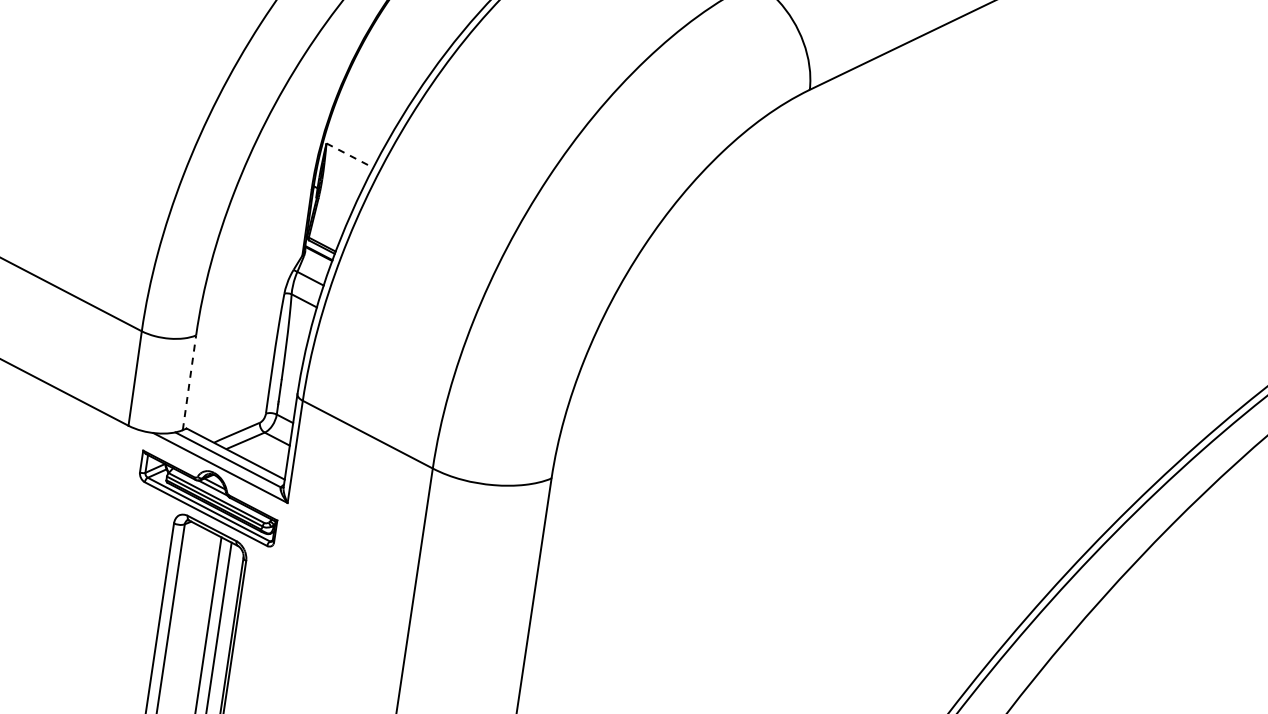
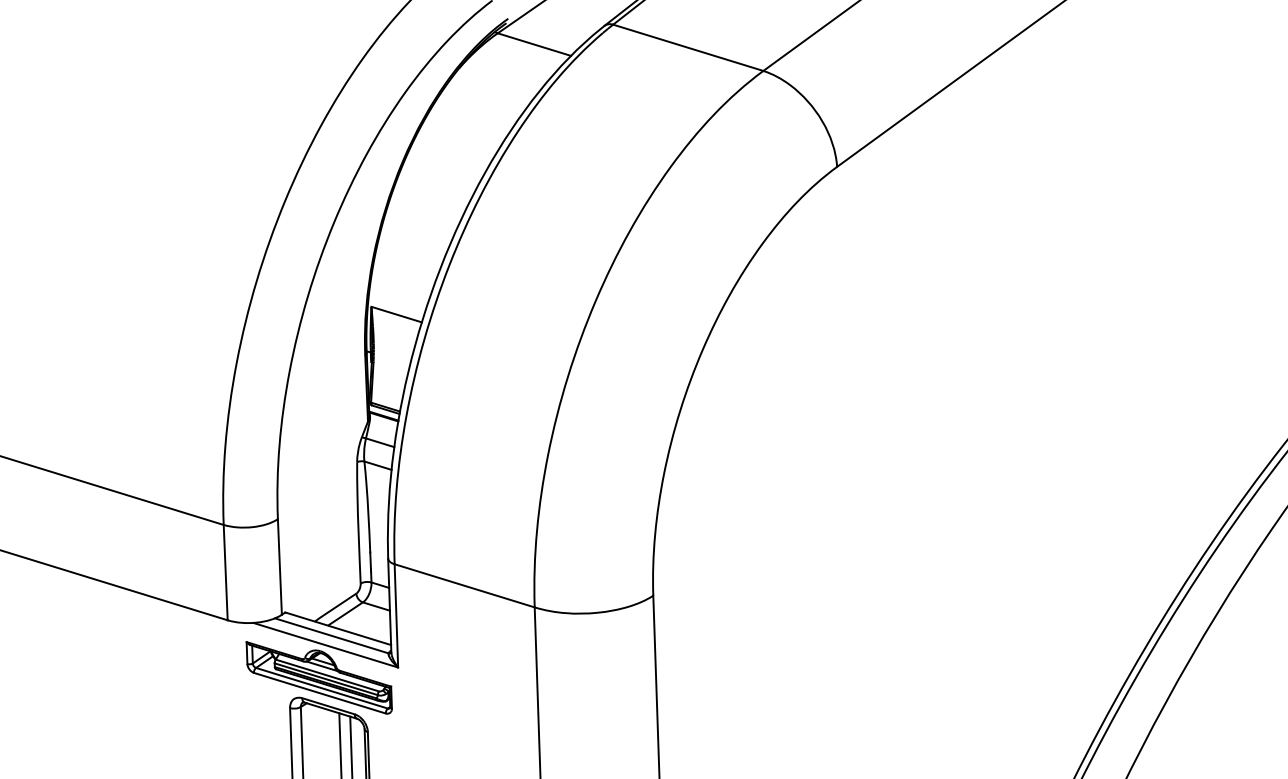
line: (350, 155) -> (397, 314), dashed -> solid
line: (189, 382) -> (279, 566), dashed -> solid

